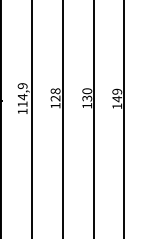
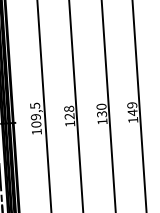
text: (22, 95) -> (35, 115), 114,9 -> 109,5

